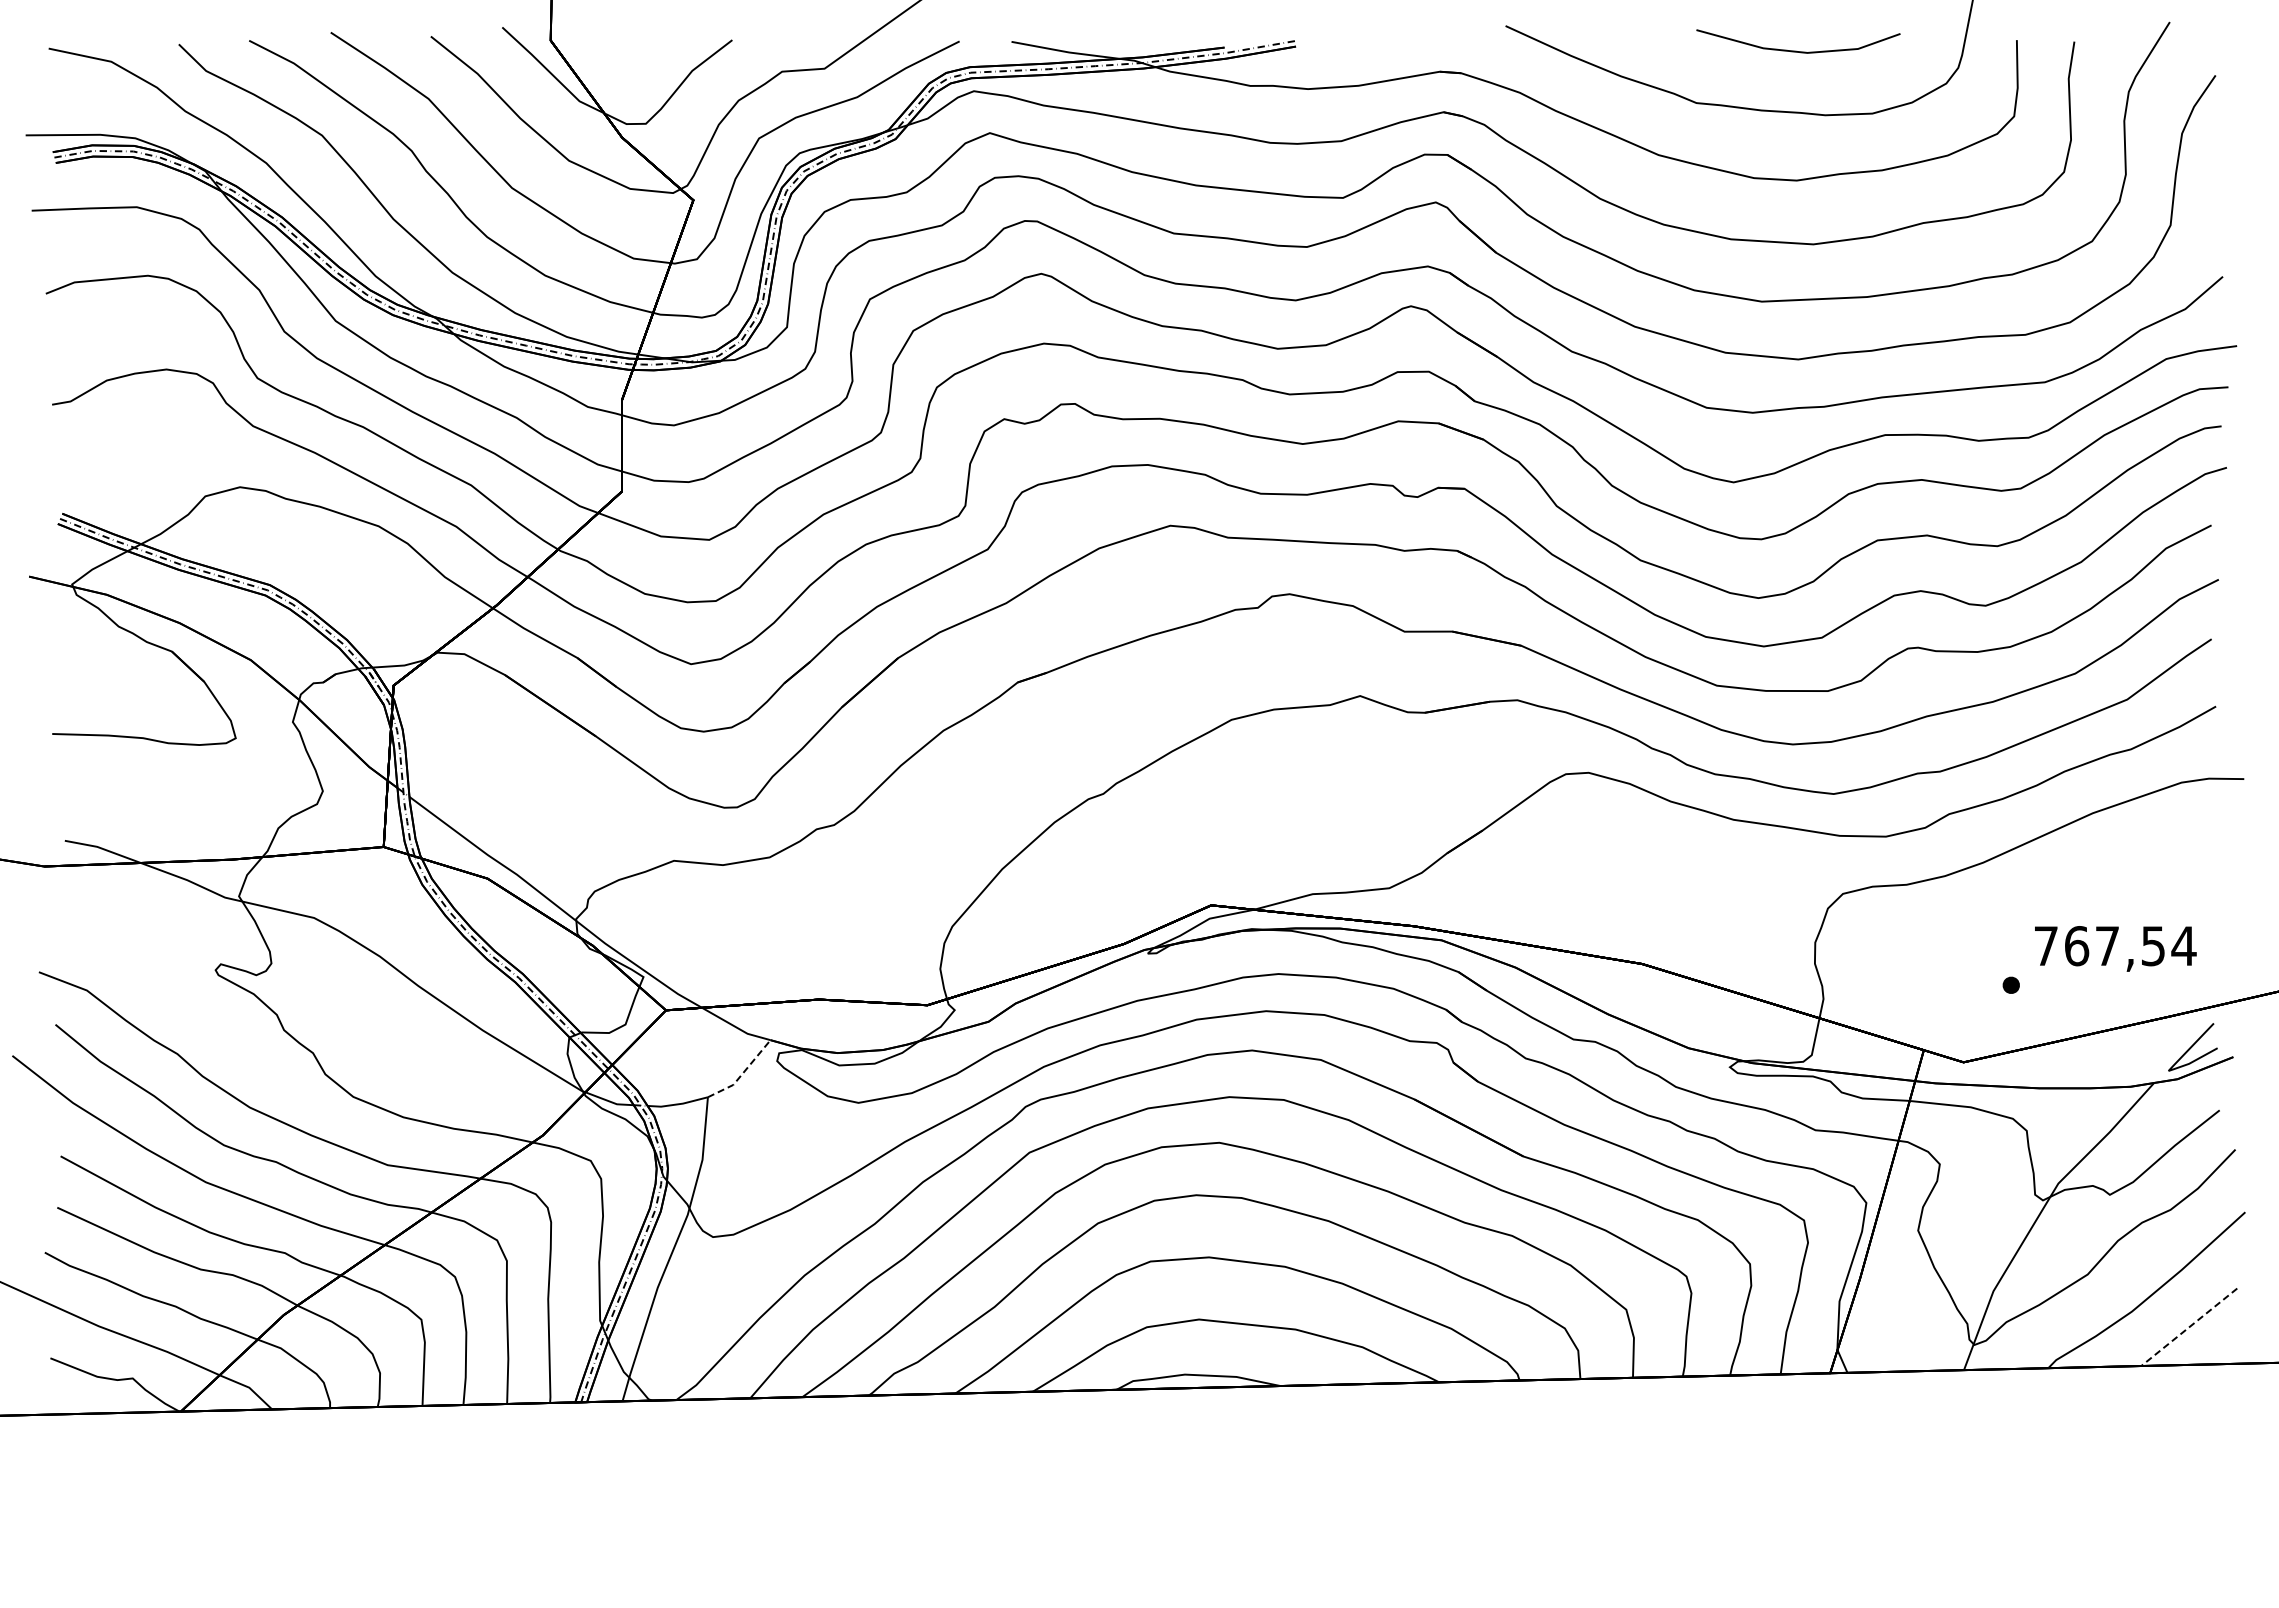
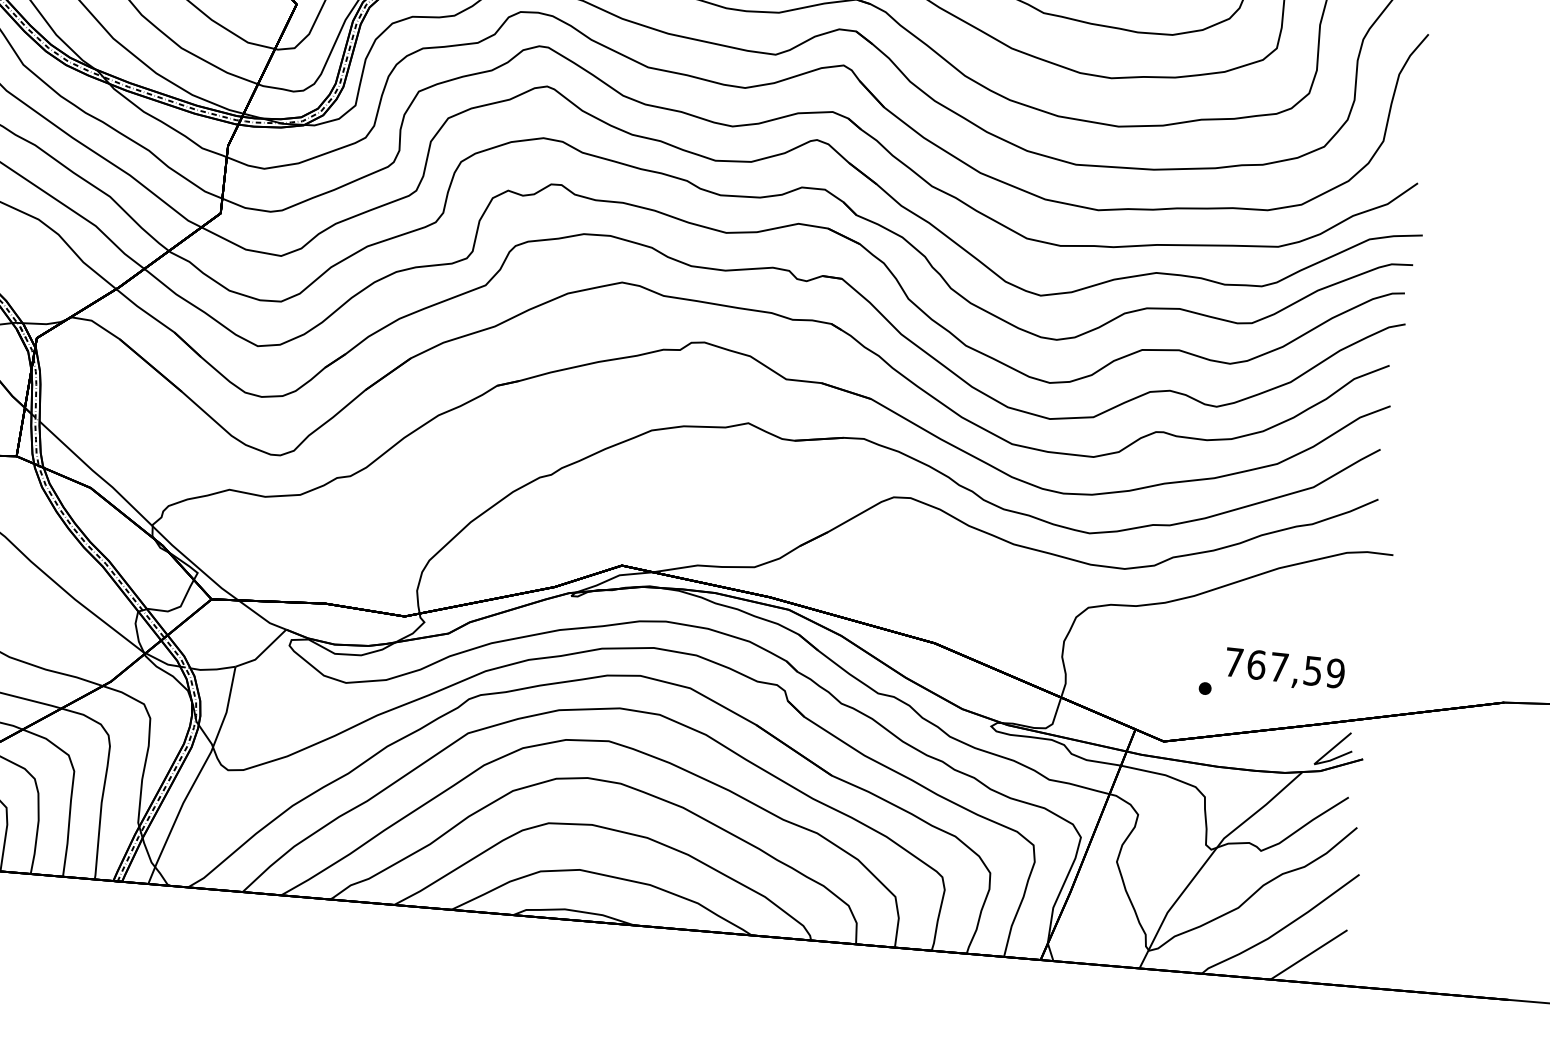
text: (2183, 946) -> (1335, 673), 767,54 -> 767,59
line: (742, 1073) -> (262, 651), dashed -> solid
line: (2189, 1327) -> (1309, 955), dashed -> solid

